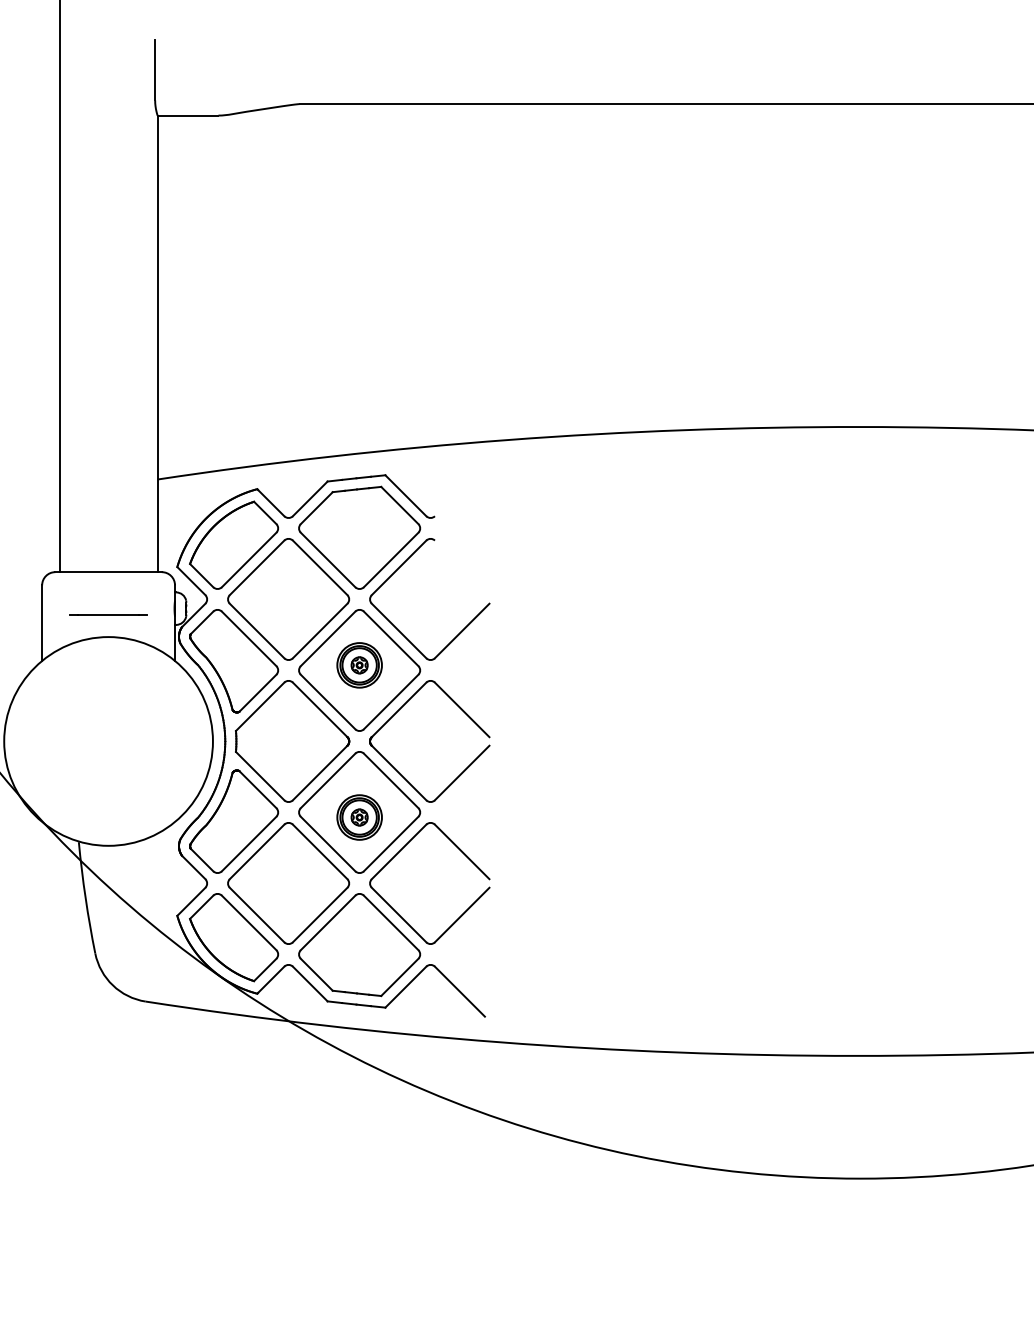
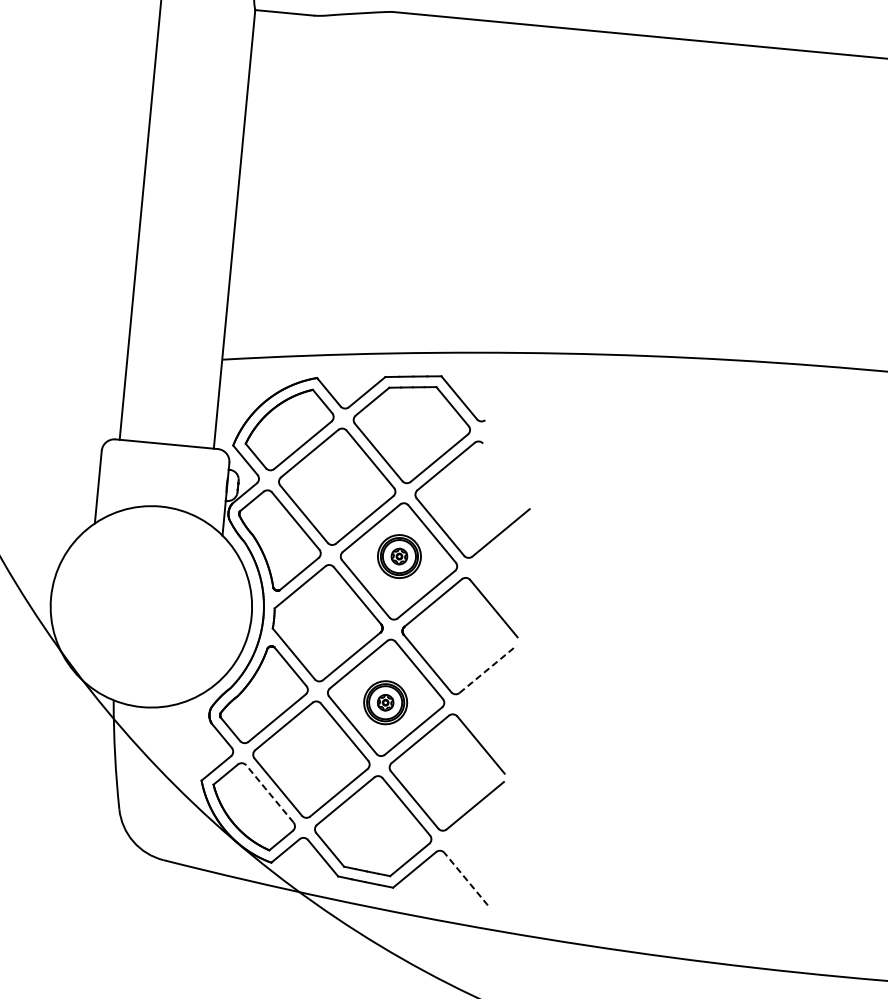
line: (108, 614) -> (162, 484), removed
line: (462, 773) -> (488, 669), solid -> dashed
line: (249, 922) -> (270, 793), solid -> dashed
line: (459, 991) -> (465, 878), solid -> dashed

